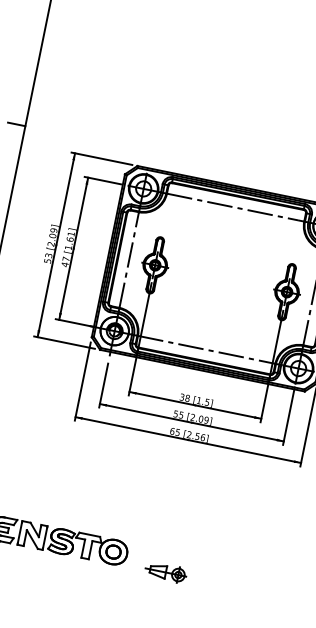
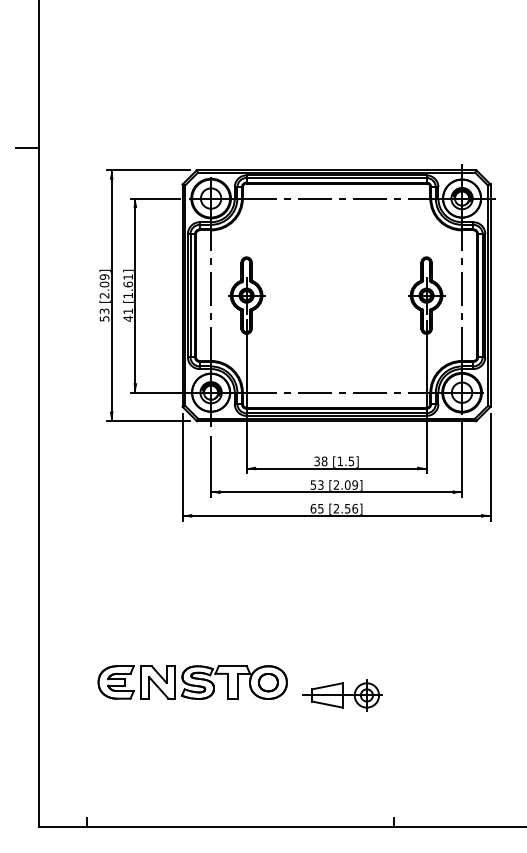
text: (65, 258) -> (127, 310), 47 -> 41
text: (181, 414) -> (320, 484), 55 -> 53
part: (165, 572) -> (342, 695), size x1.43

